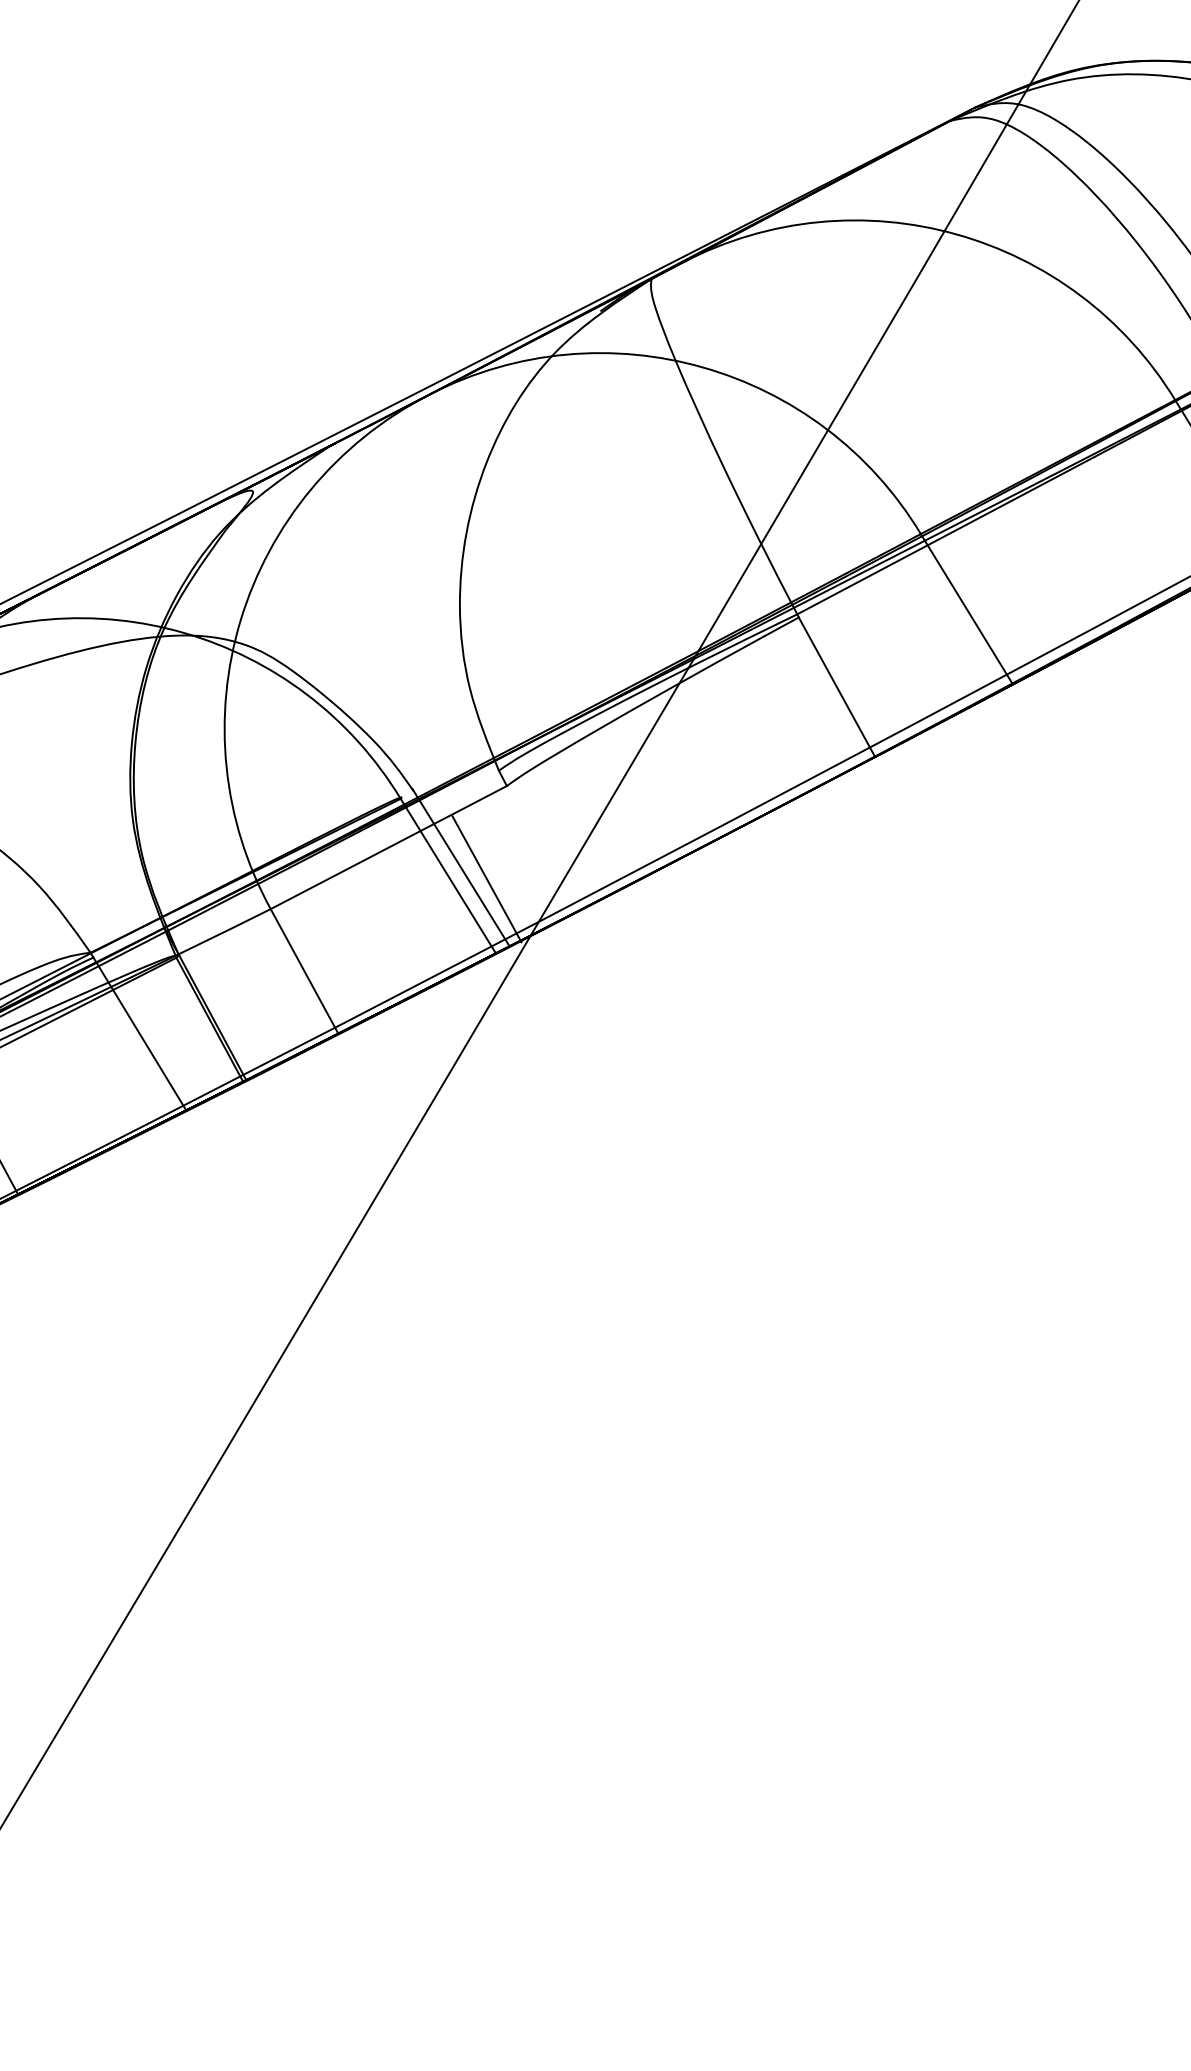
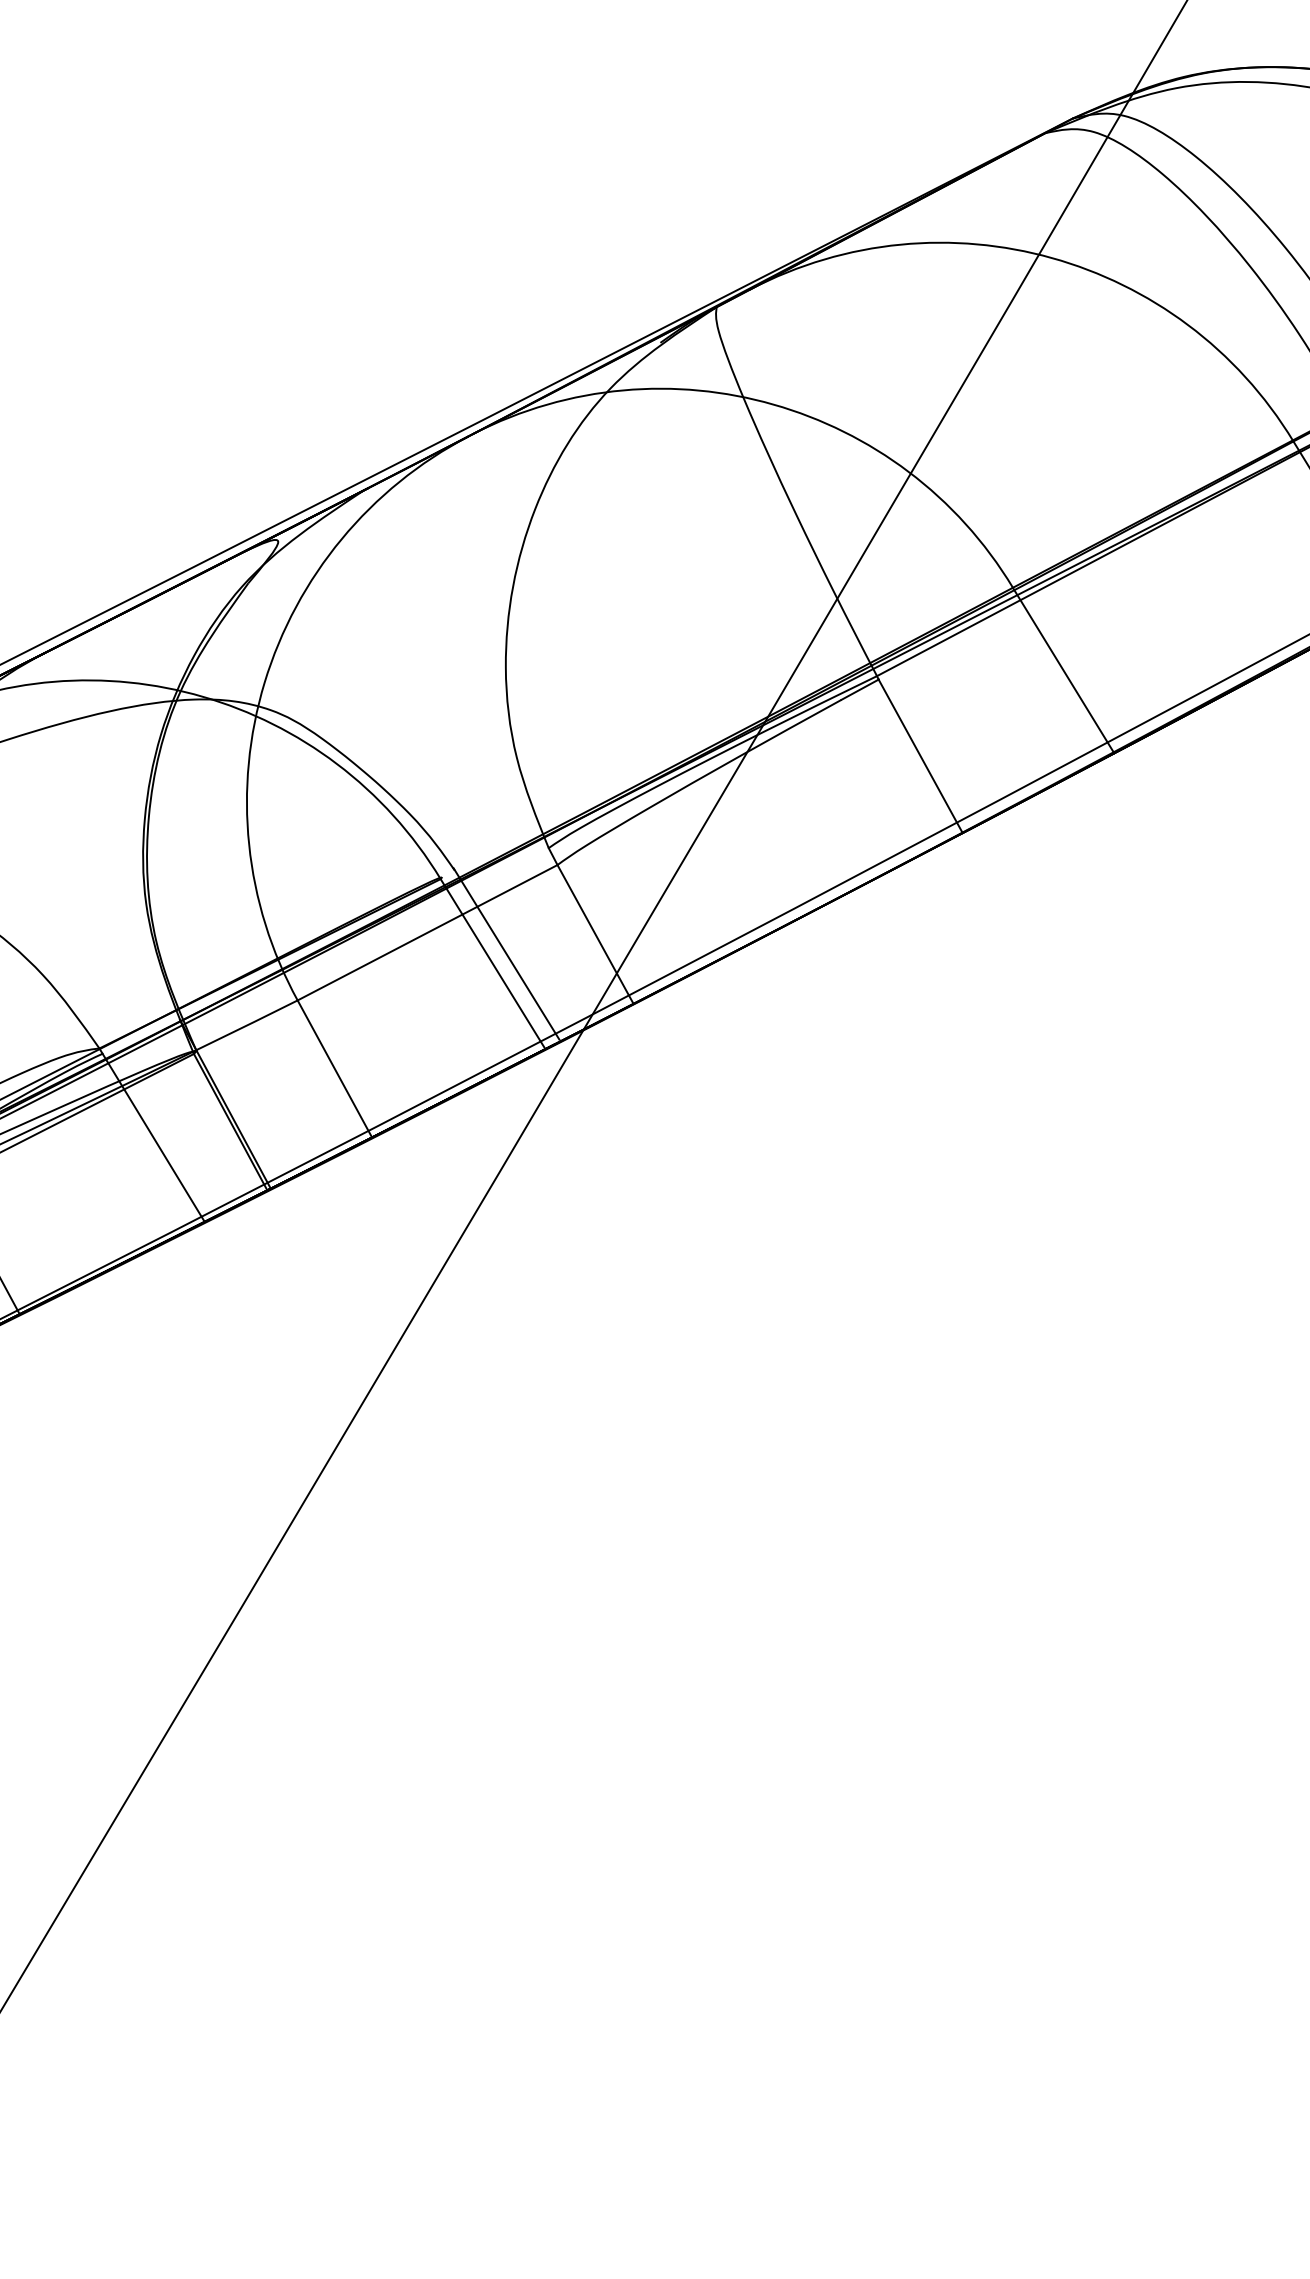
line: (486, 879) -> (595, 934), moved

